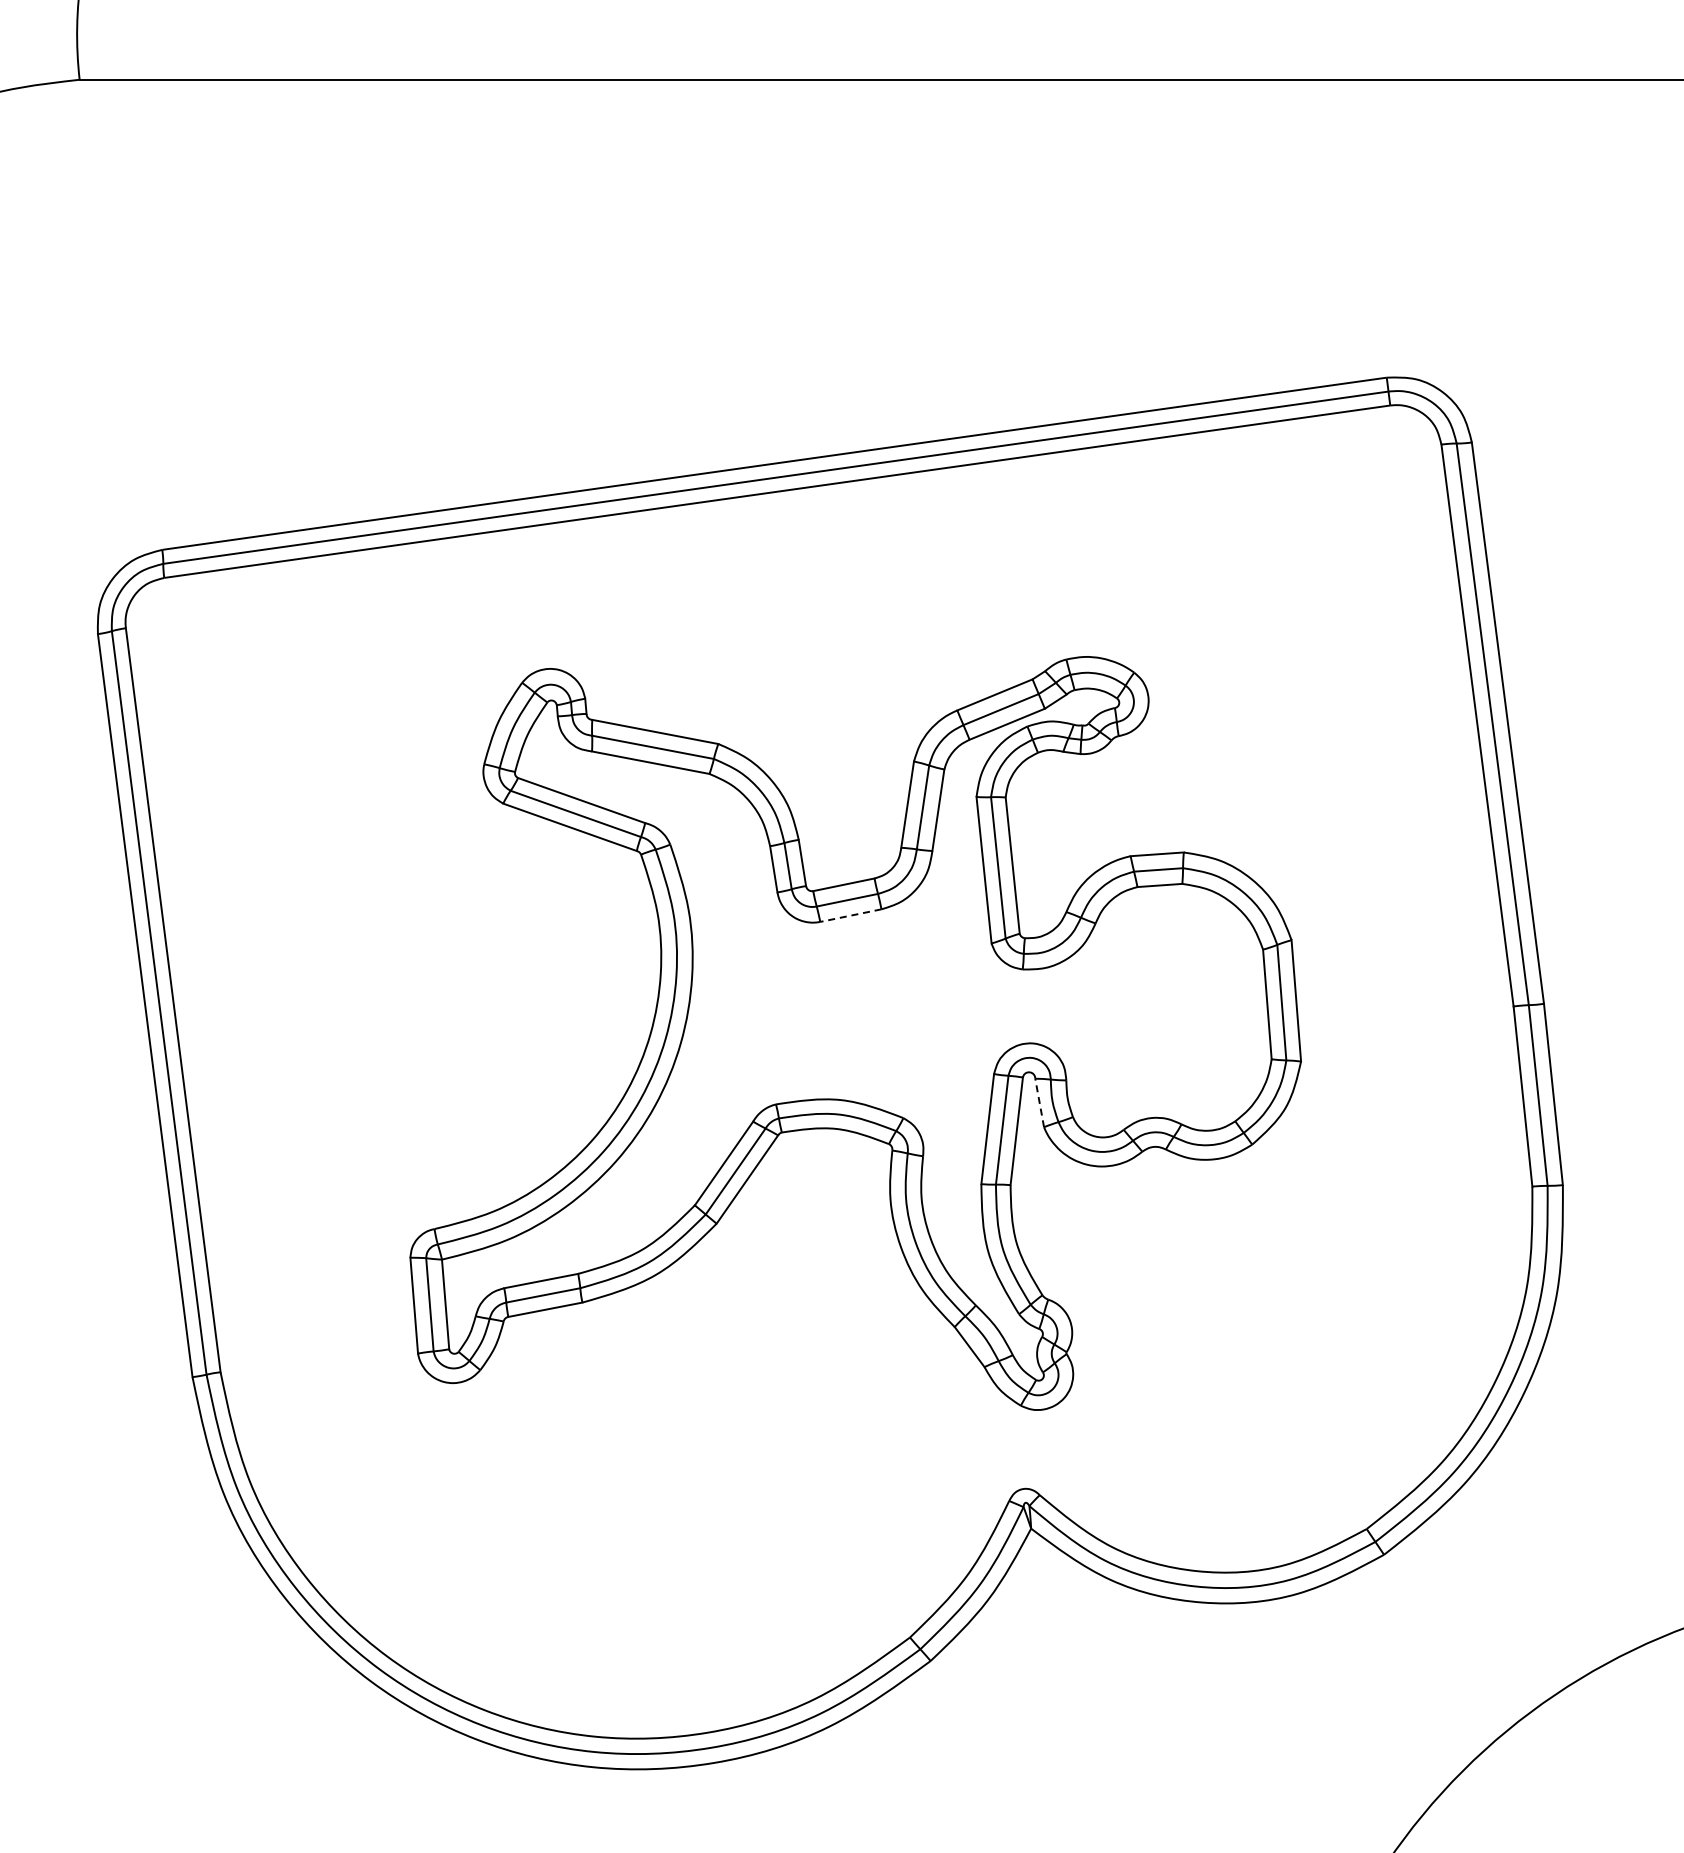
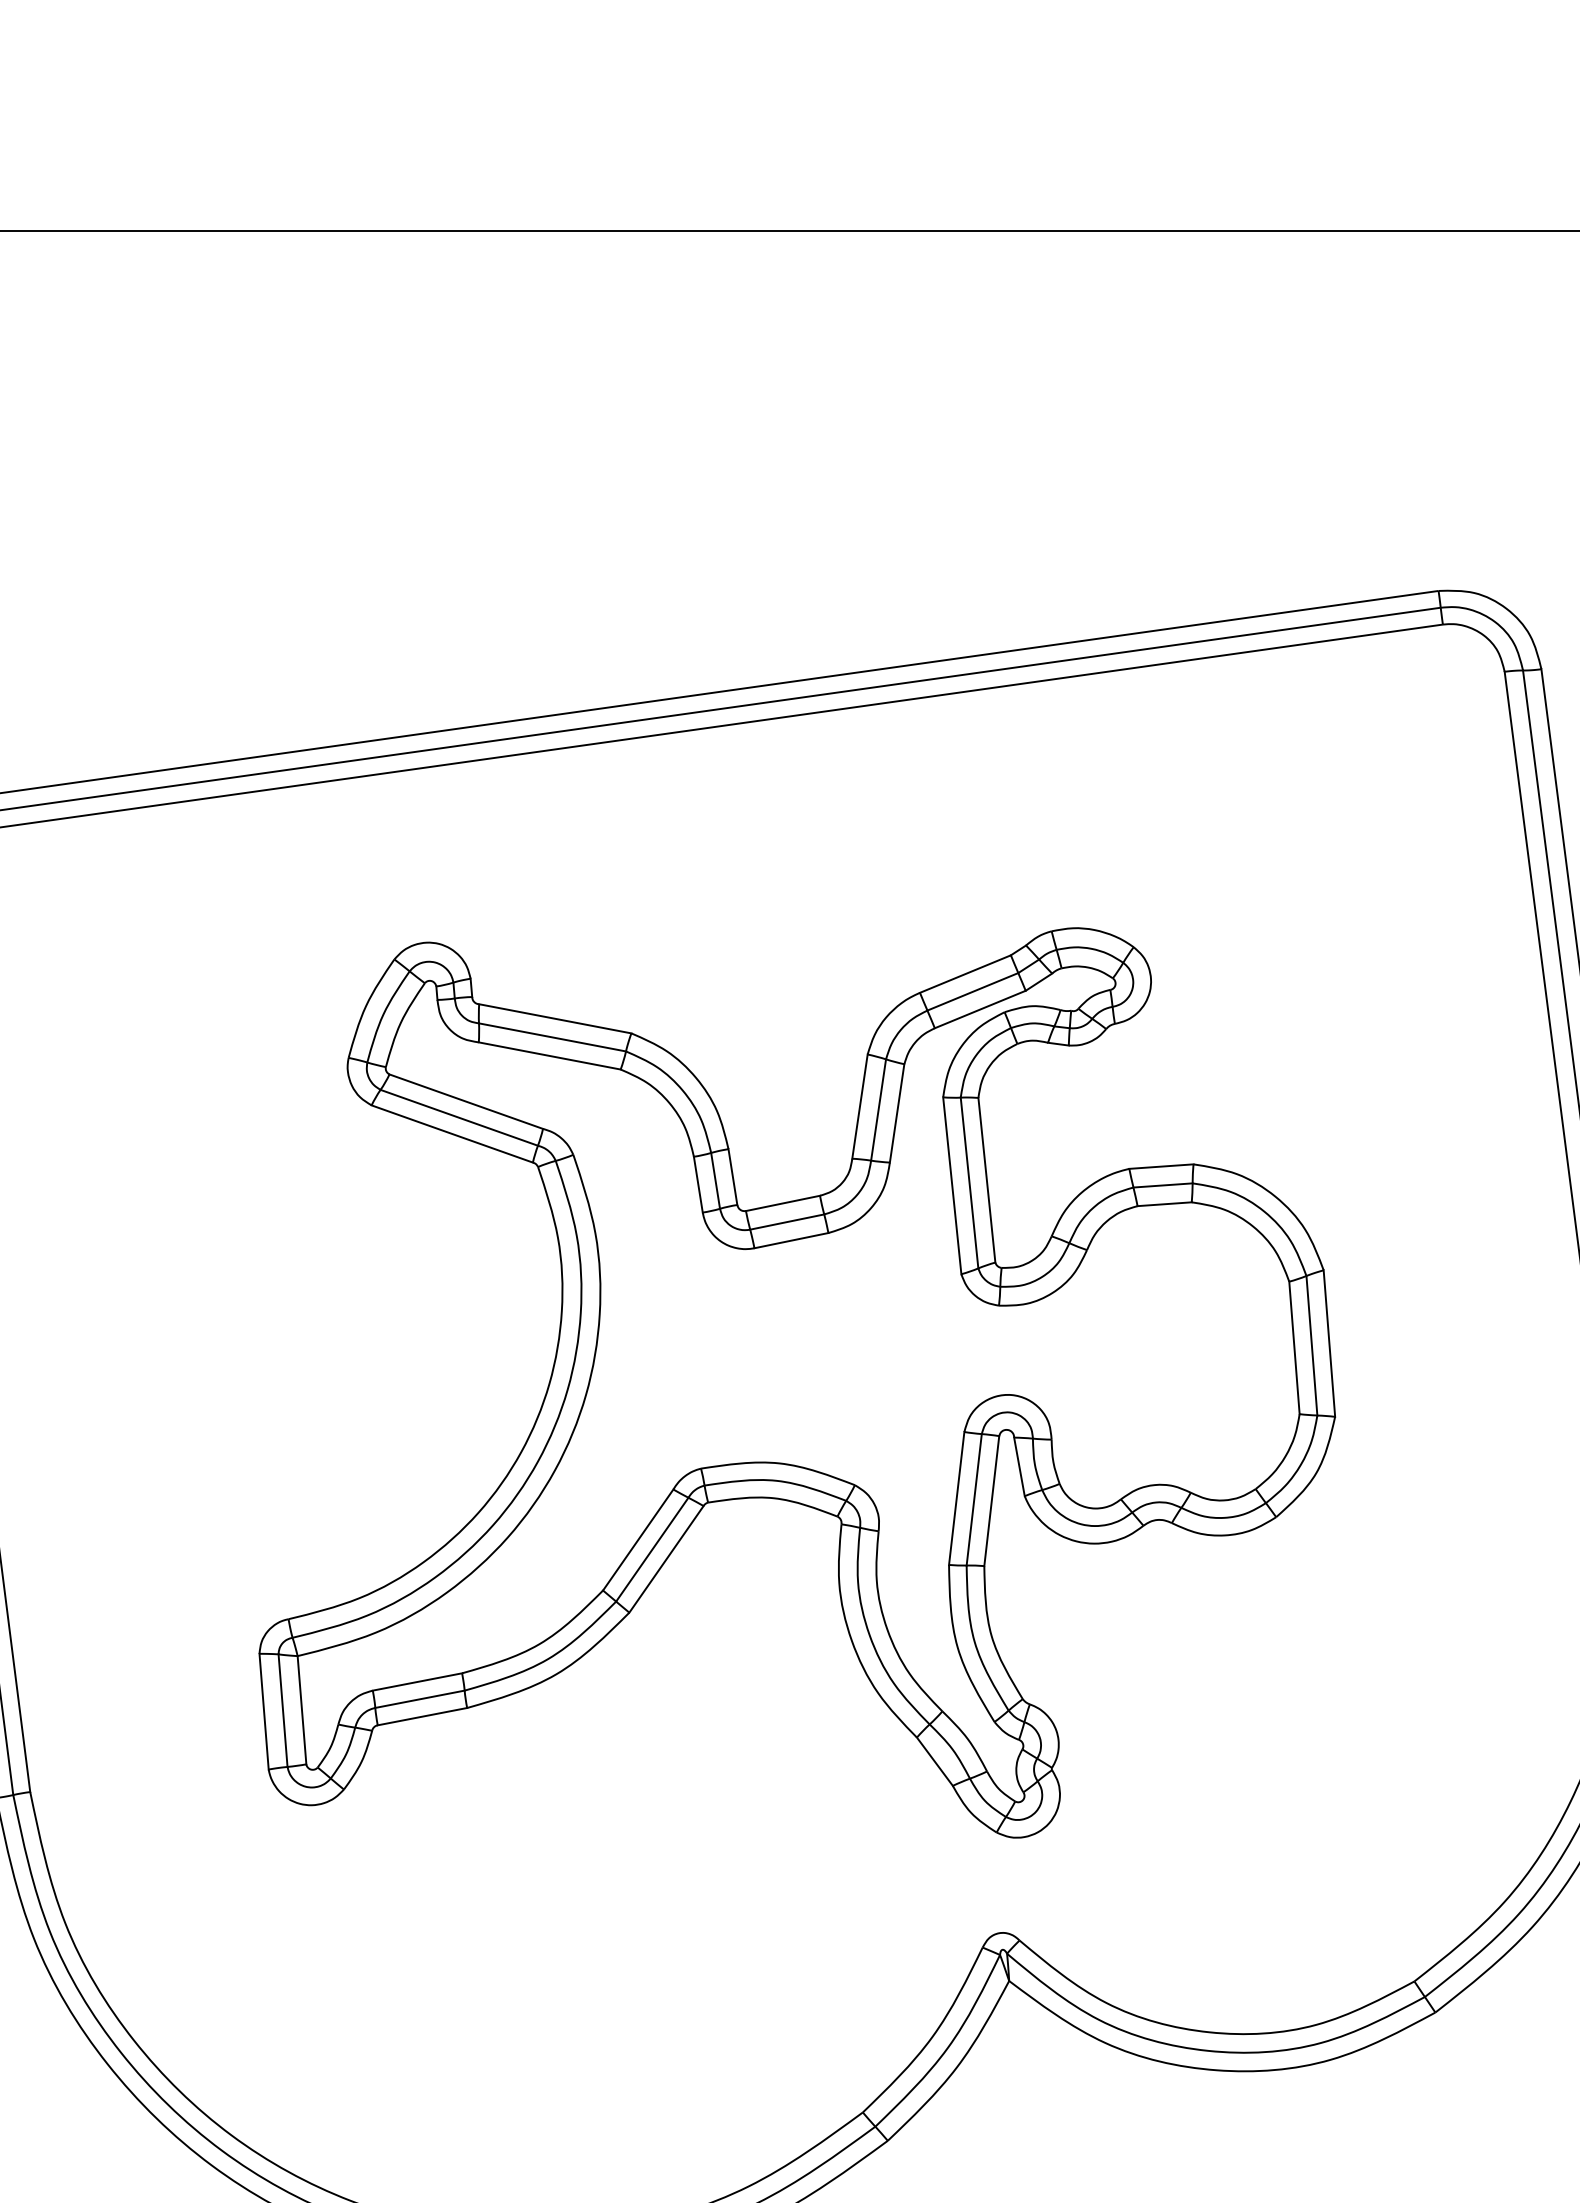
line: (850, 915) -> (790, 1240), dashed -> solid
line: (1039, 1102) -> (1019, 1466), dashed -> solid

